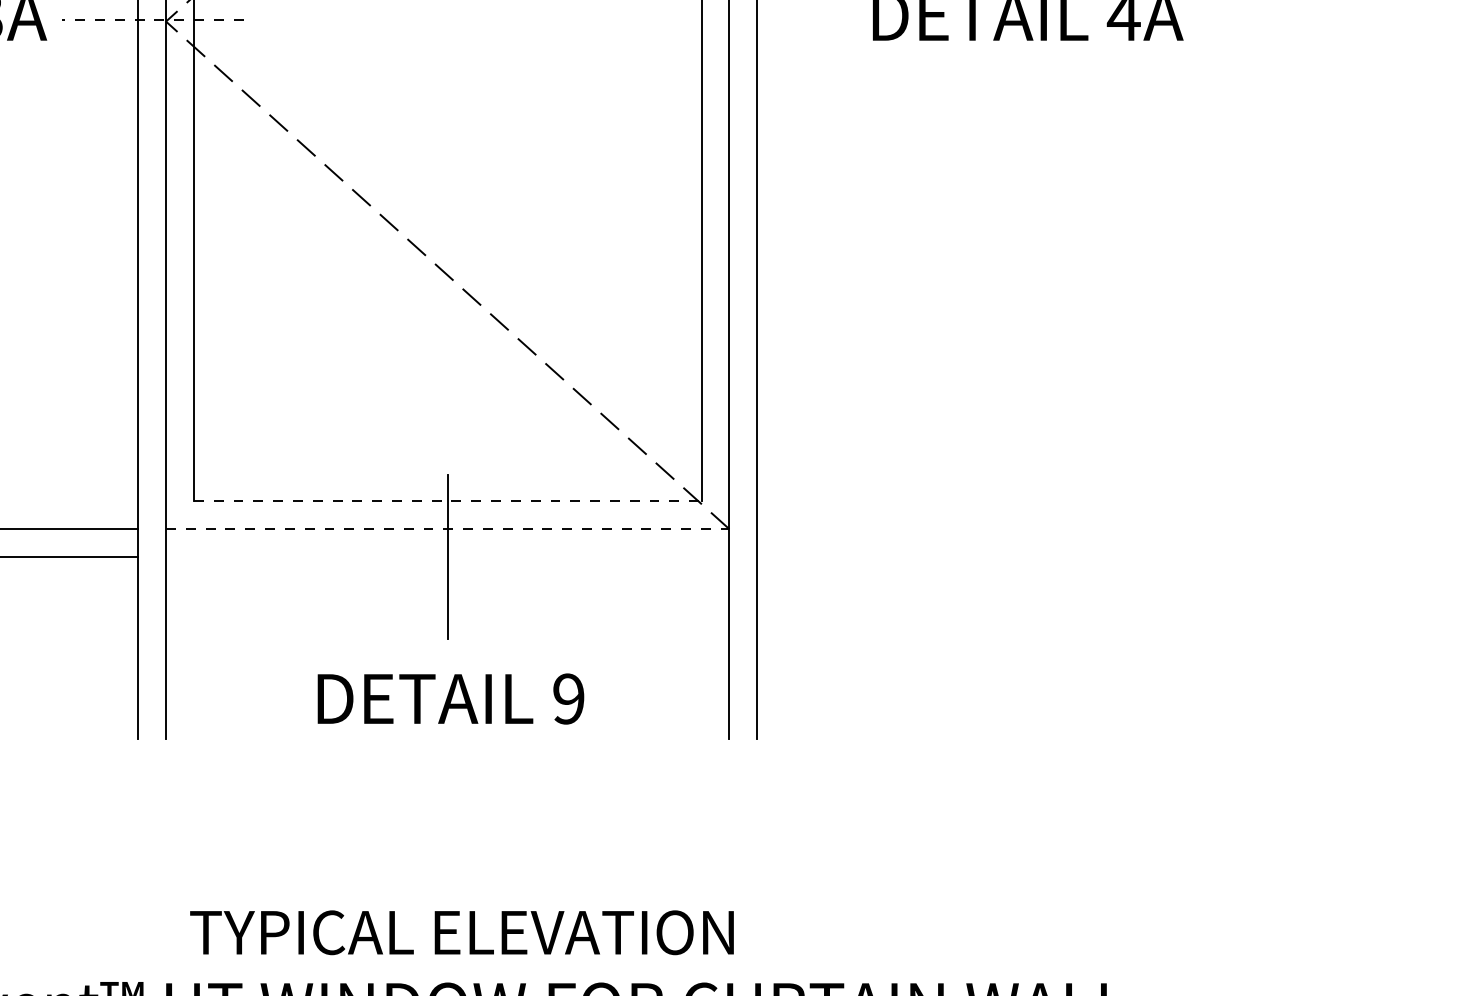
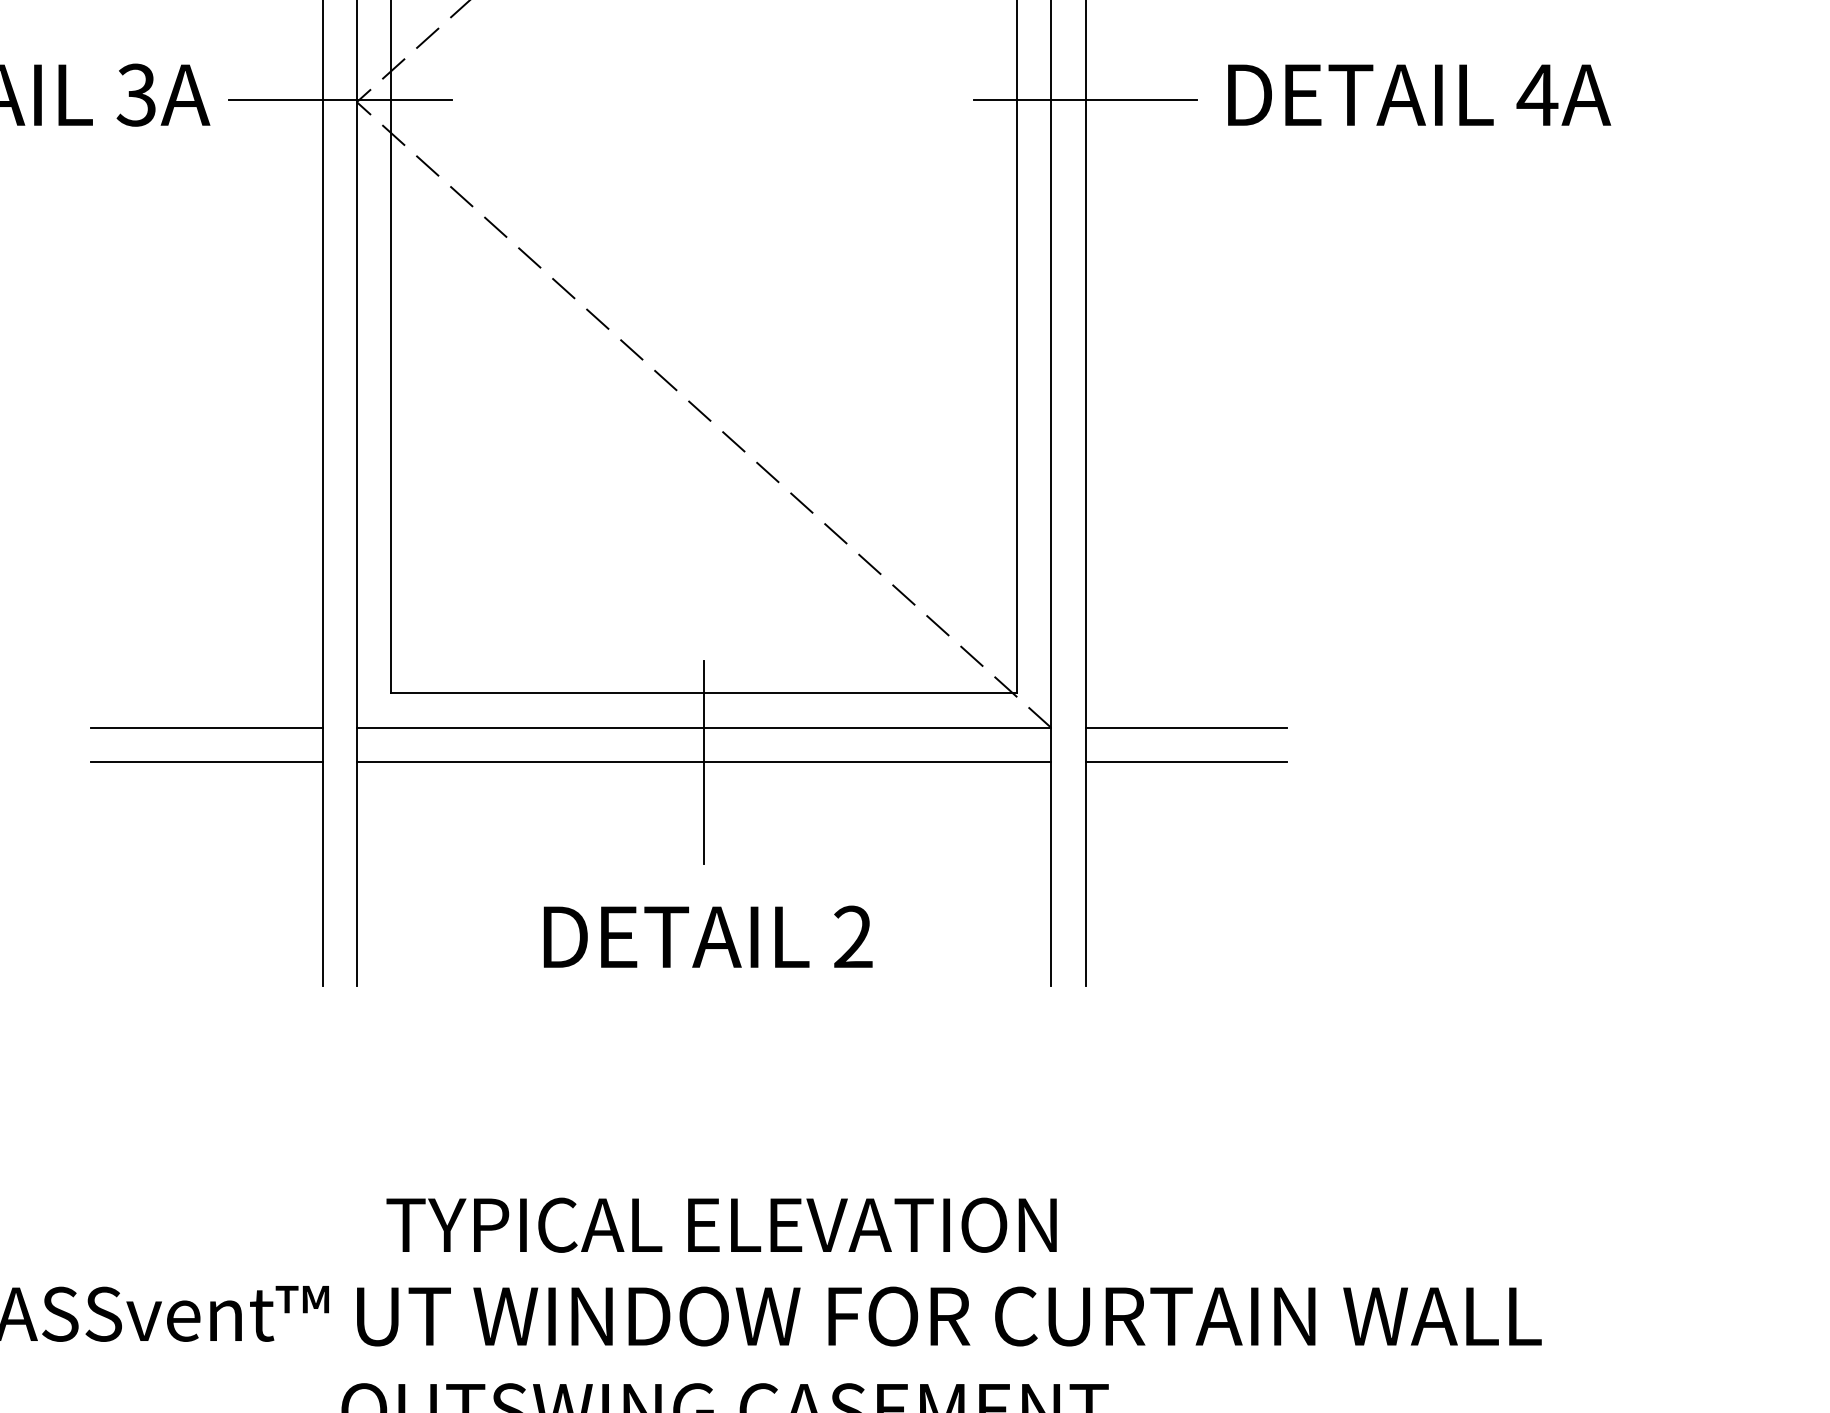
line: (152, 19) -> (340, 99), dashed -> solid
line: (757, 19) -> (1085, 99), added
line: (448, 501) -> (704, 693), dashed -> solid
line: (448, 528) -> (704, 727), dashed -> solid
line: (839, 528) -> (1186, 727), added
line: (447, 557) -> (703, 762), added
line: (839, 557) -> (1186, 762), added
text: (568, 698) -> (853, 936), 9 -> 2

